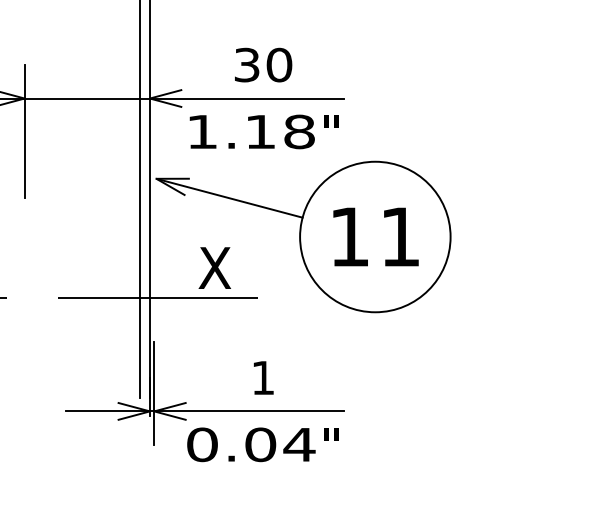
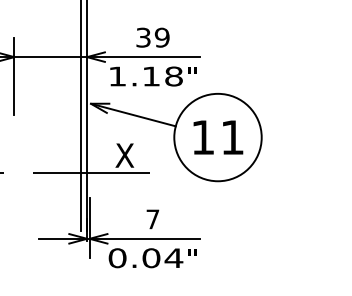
text: (278, 64) -> (161, 37), 30 -> 39
text: (262, 378) -> (152, 219), 1 -> 7

